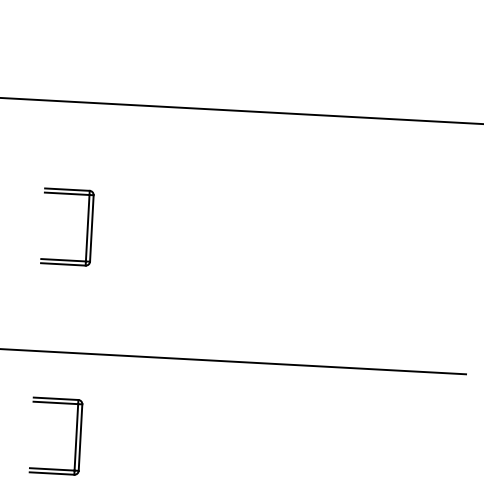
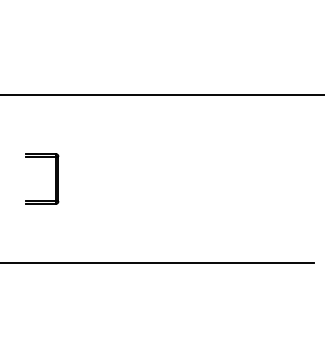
part: (76, 436) -> (55, 318), removed

